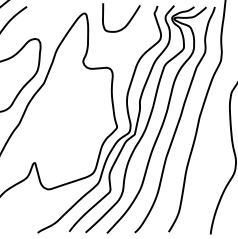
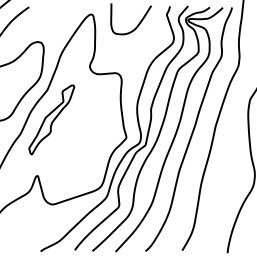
part: (47, 110) -> (51, 119), added

